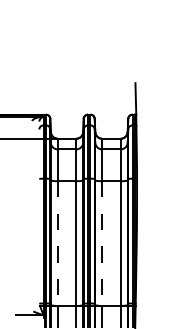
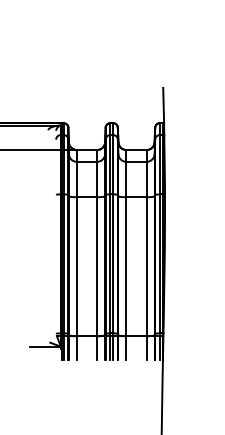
line: (57, 244) -> (76, 267), dashed -> solid
line: (102, 244) -> (126, 267), dashed -> solid

